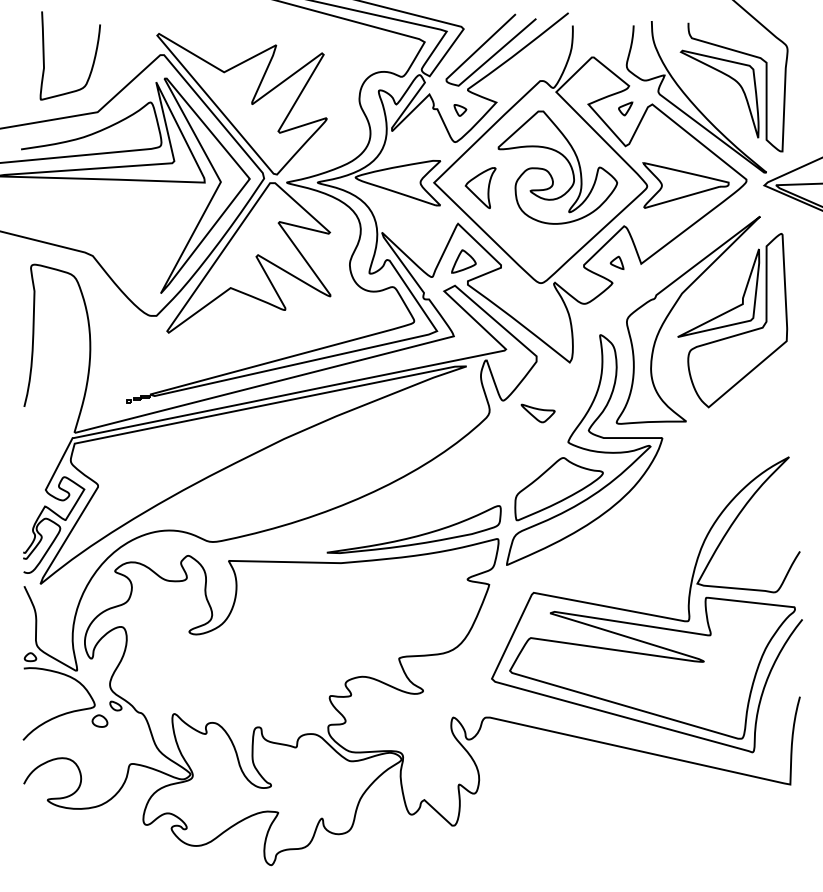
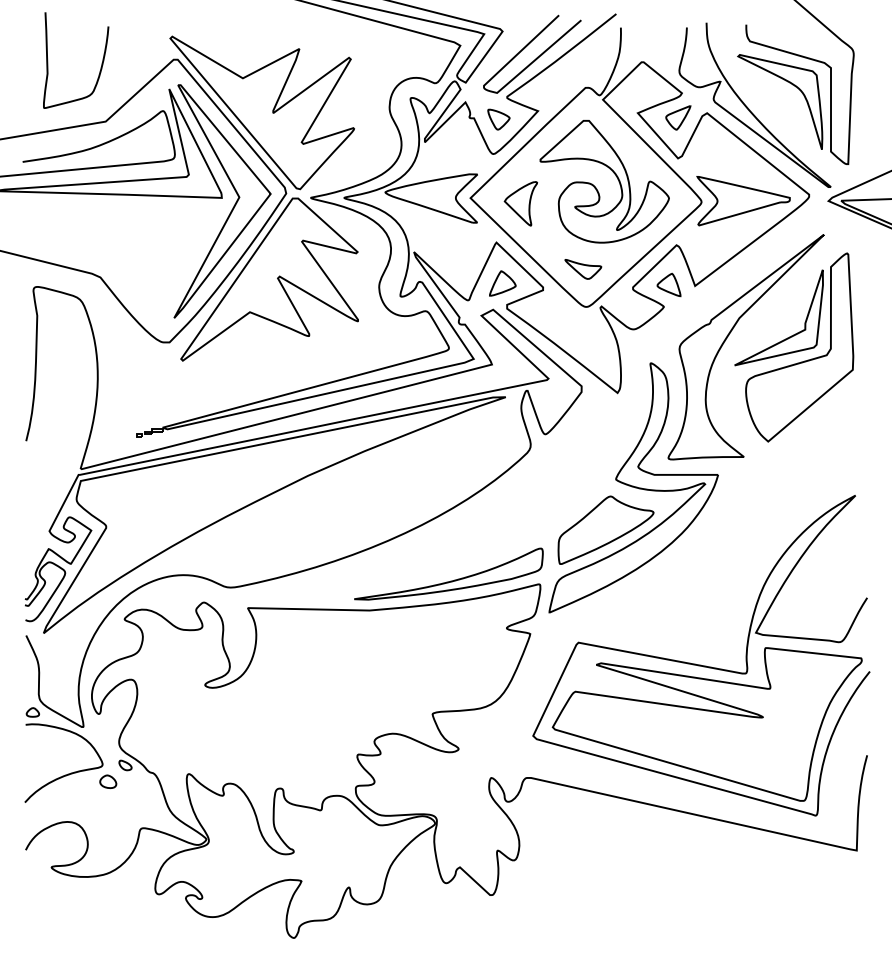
part: (625, 108) -> (678, 117), size x1.67
part: (460, 110) -> (499, 119), size x1.67
part: (616, 262) -> (668, 284), size x1.67
part: (537, 413) -> (582, 269), moved

